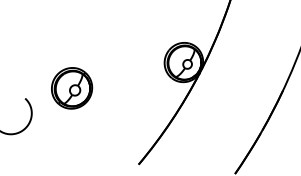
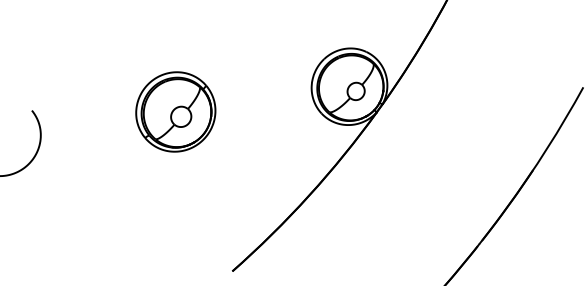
part: (72, 88) -> (176, 112), moved

